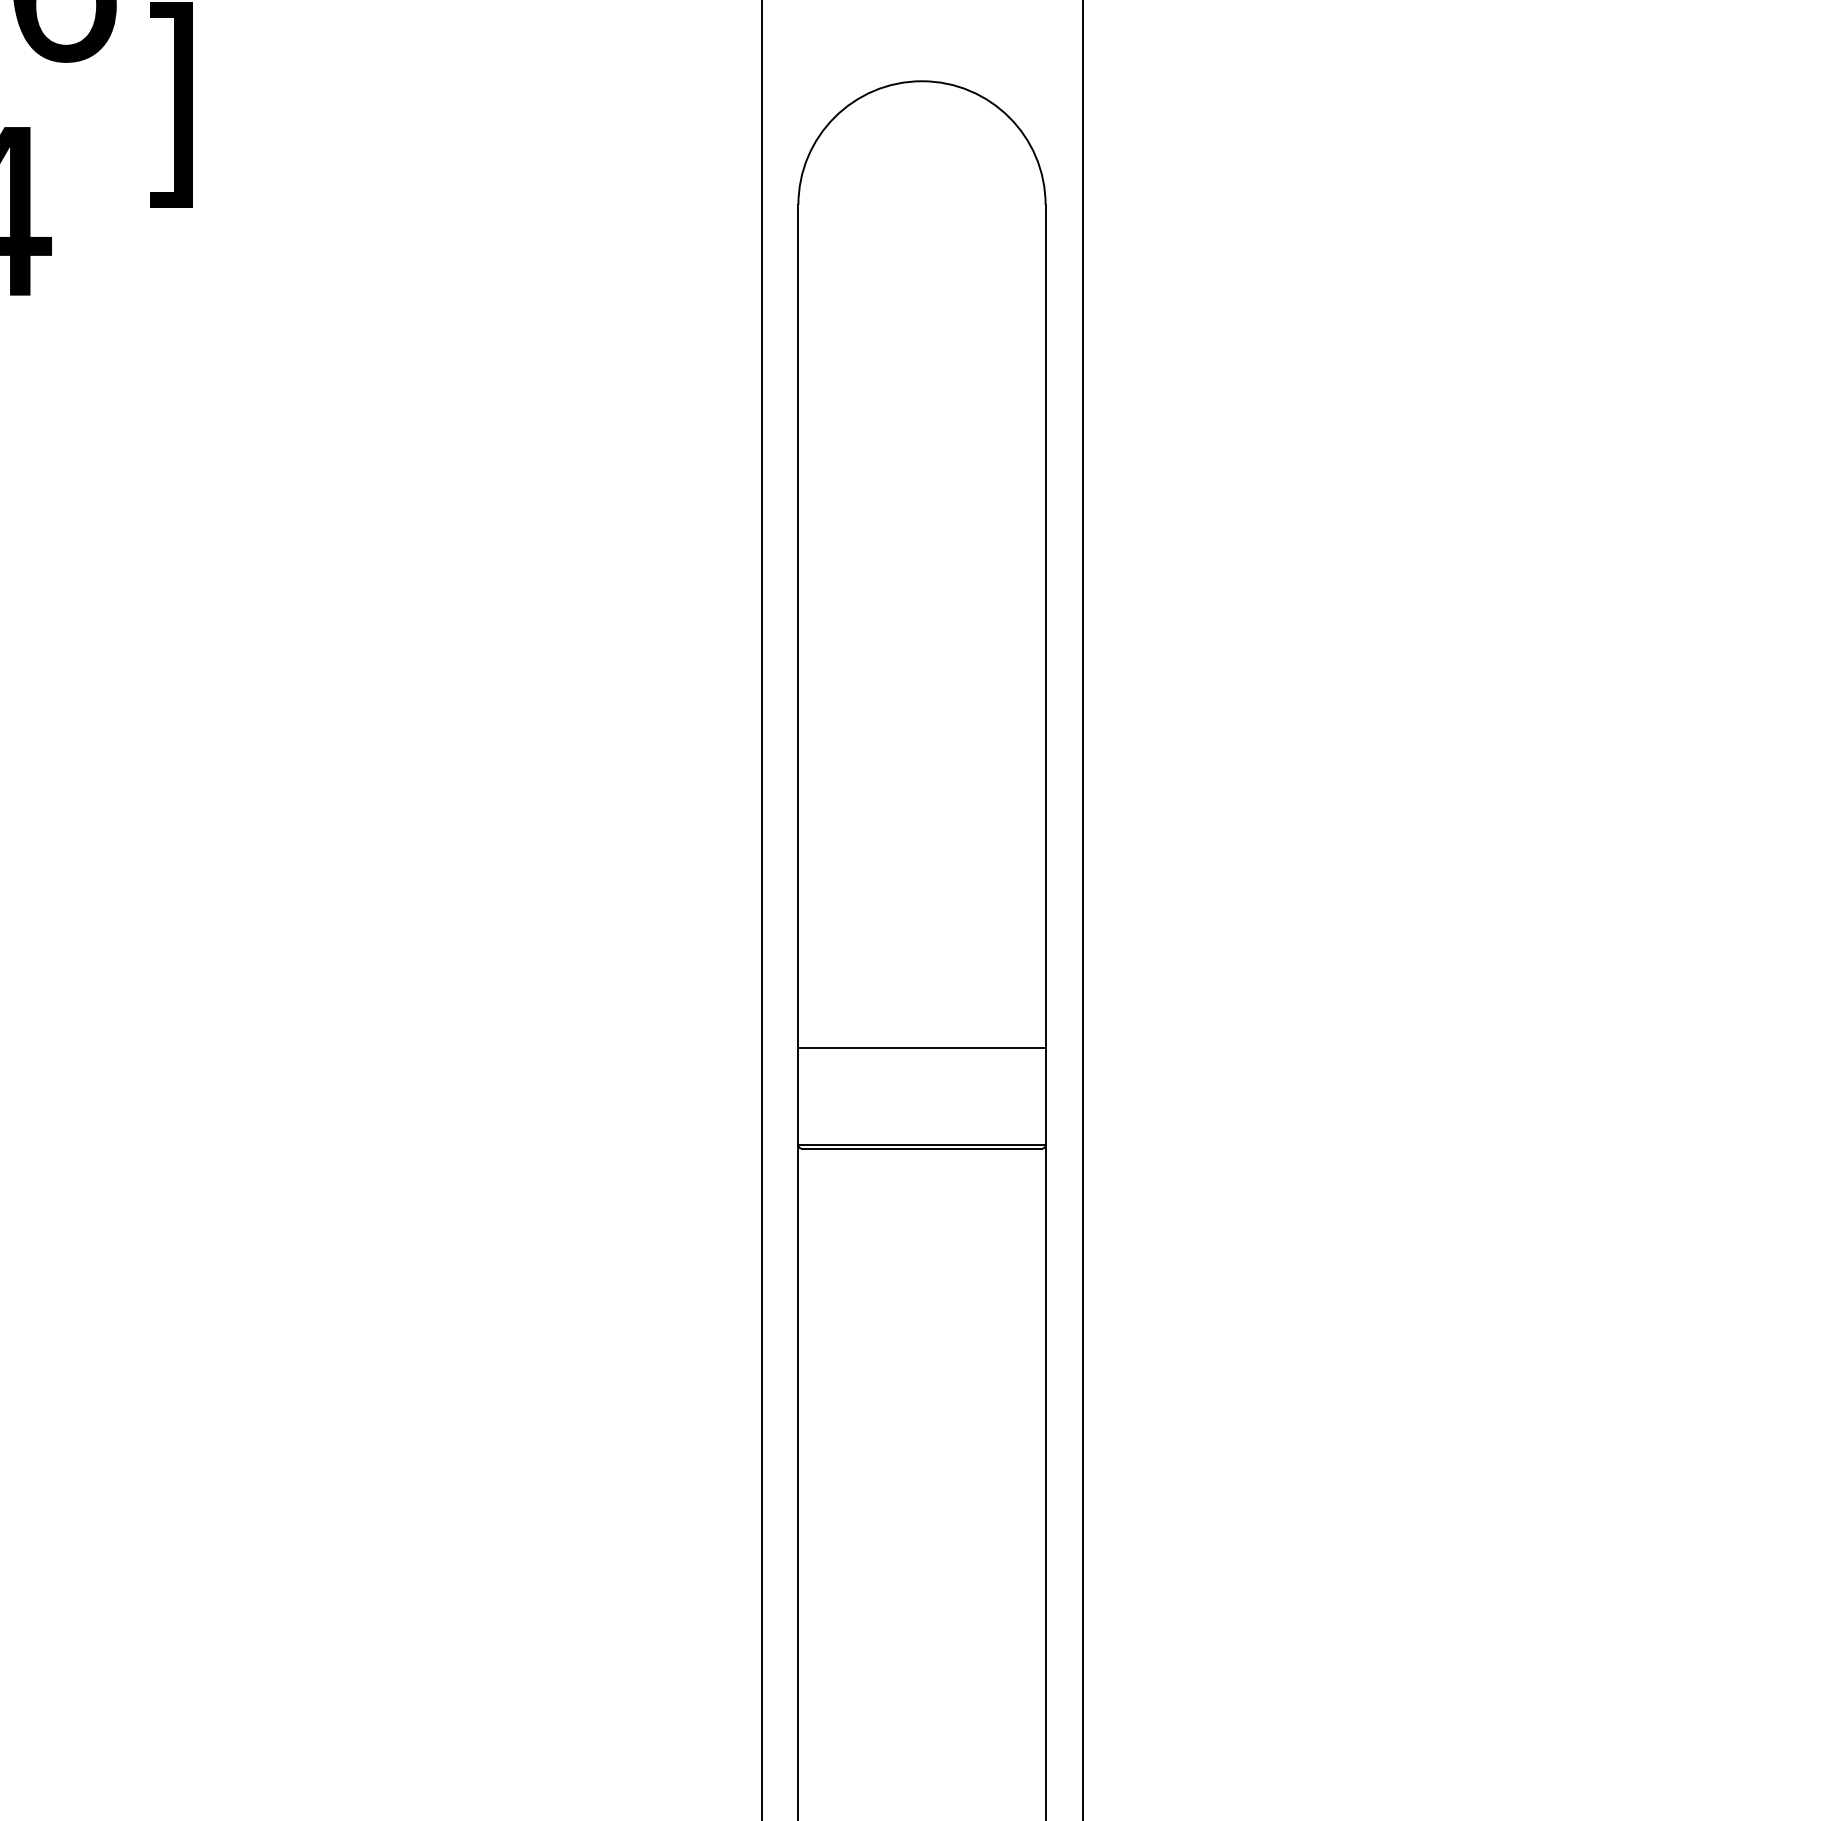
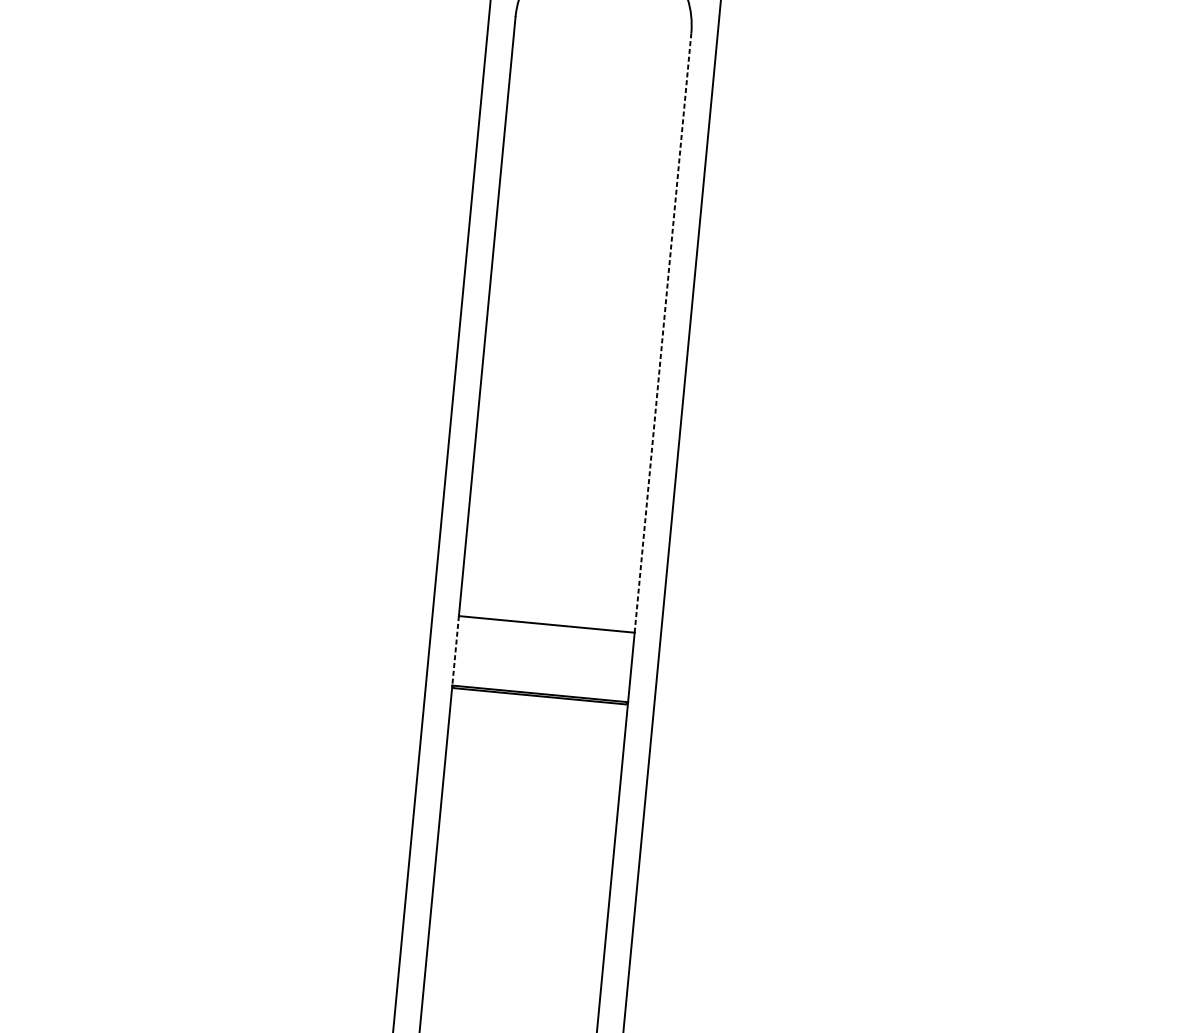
line: (1045, 625) -> (662, 332), solid -> dashed
line: (798, 1096) -> (455, 650), solid -> dashed

